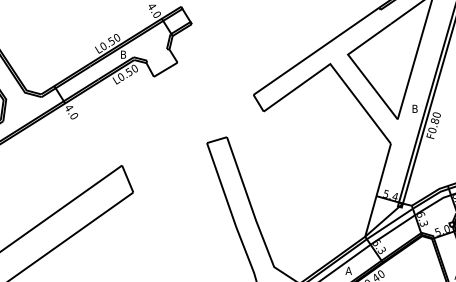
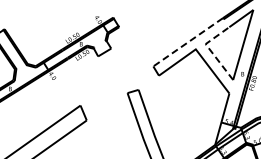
line: (315, 51) -> (187, 42), solid -> dashed
line: (354, 64) -> (209, 49), solid -> dashed

